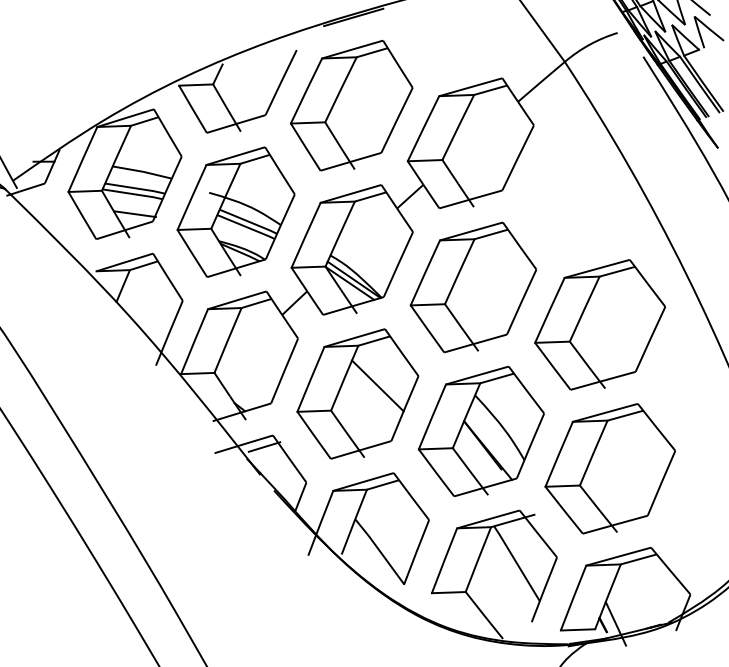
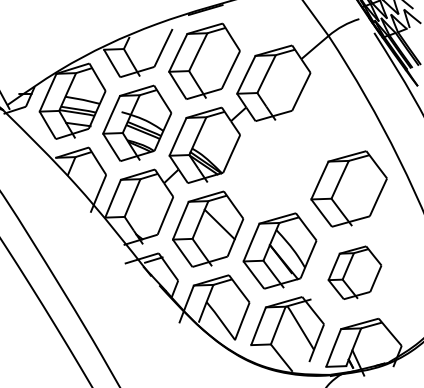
part: (473, 286) -> (275, 166), removed
part: (609, 468) -> (354, 272), size x0.7

